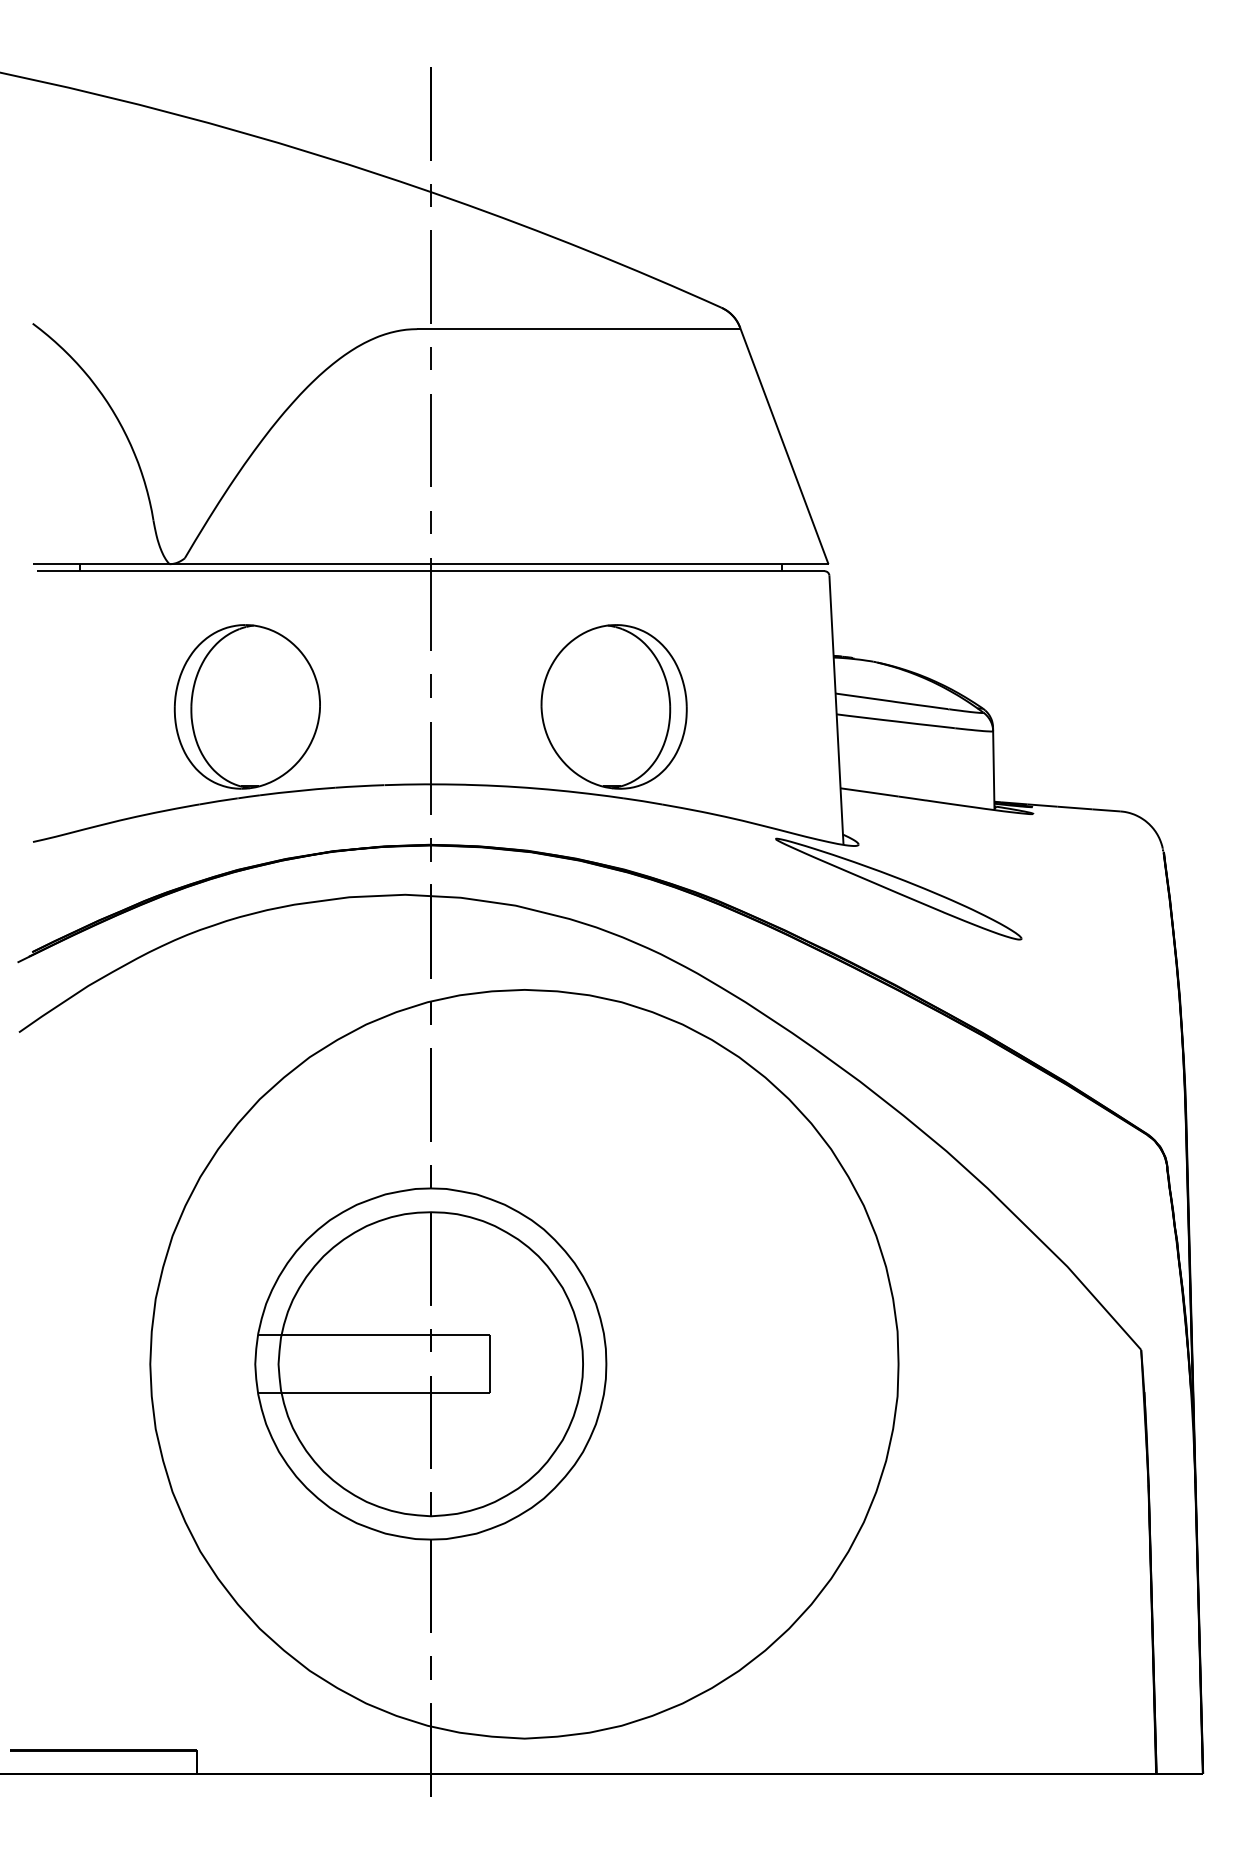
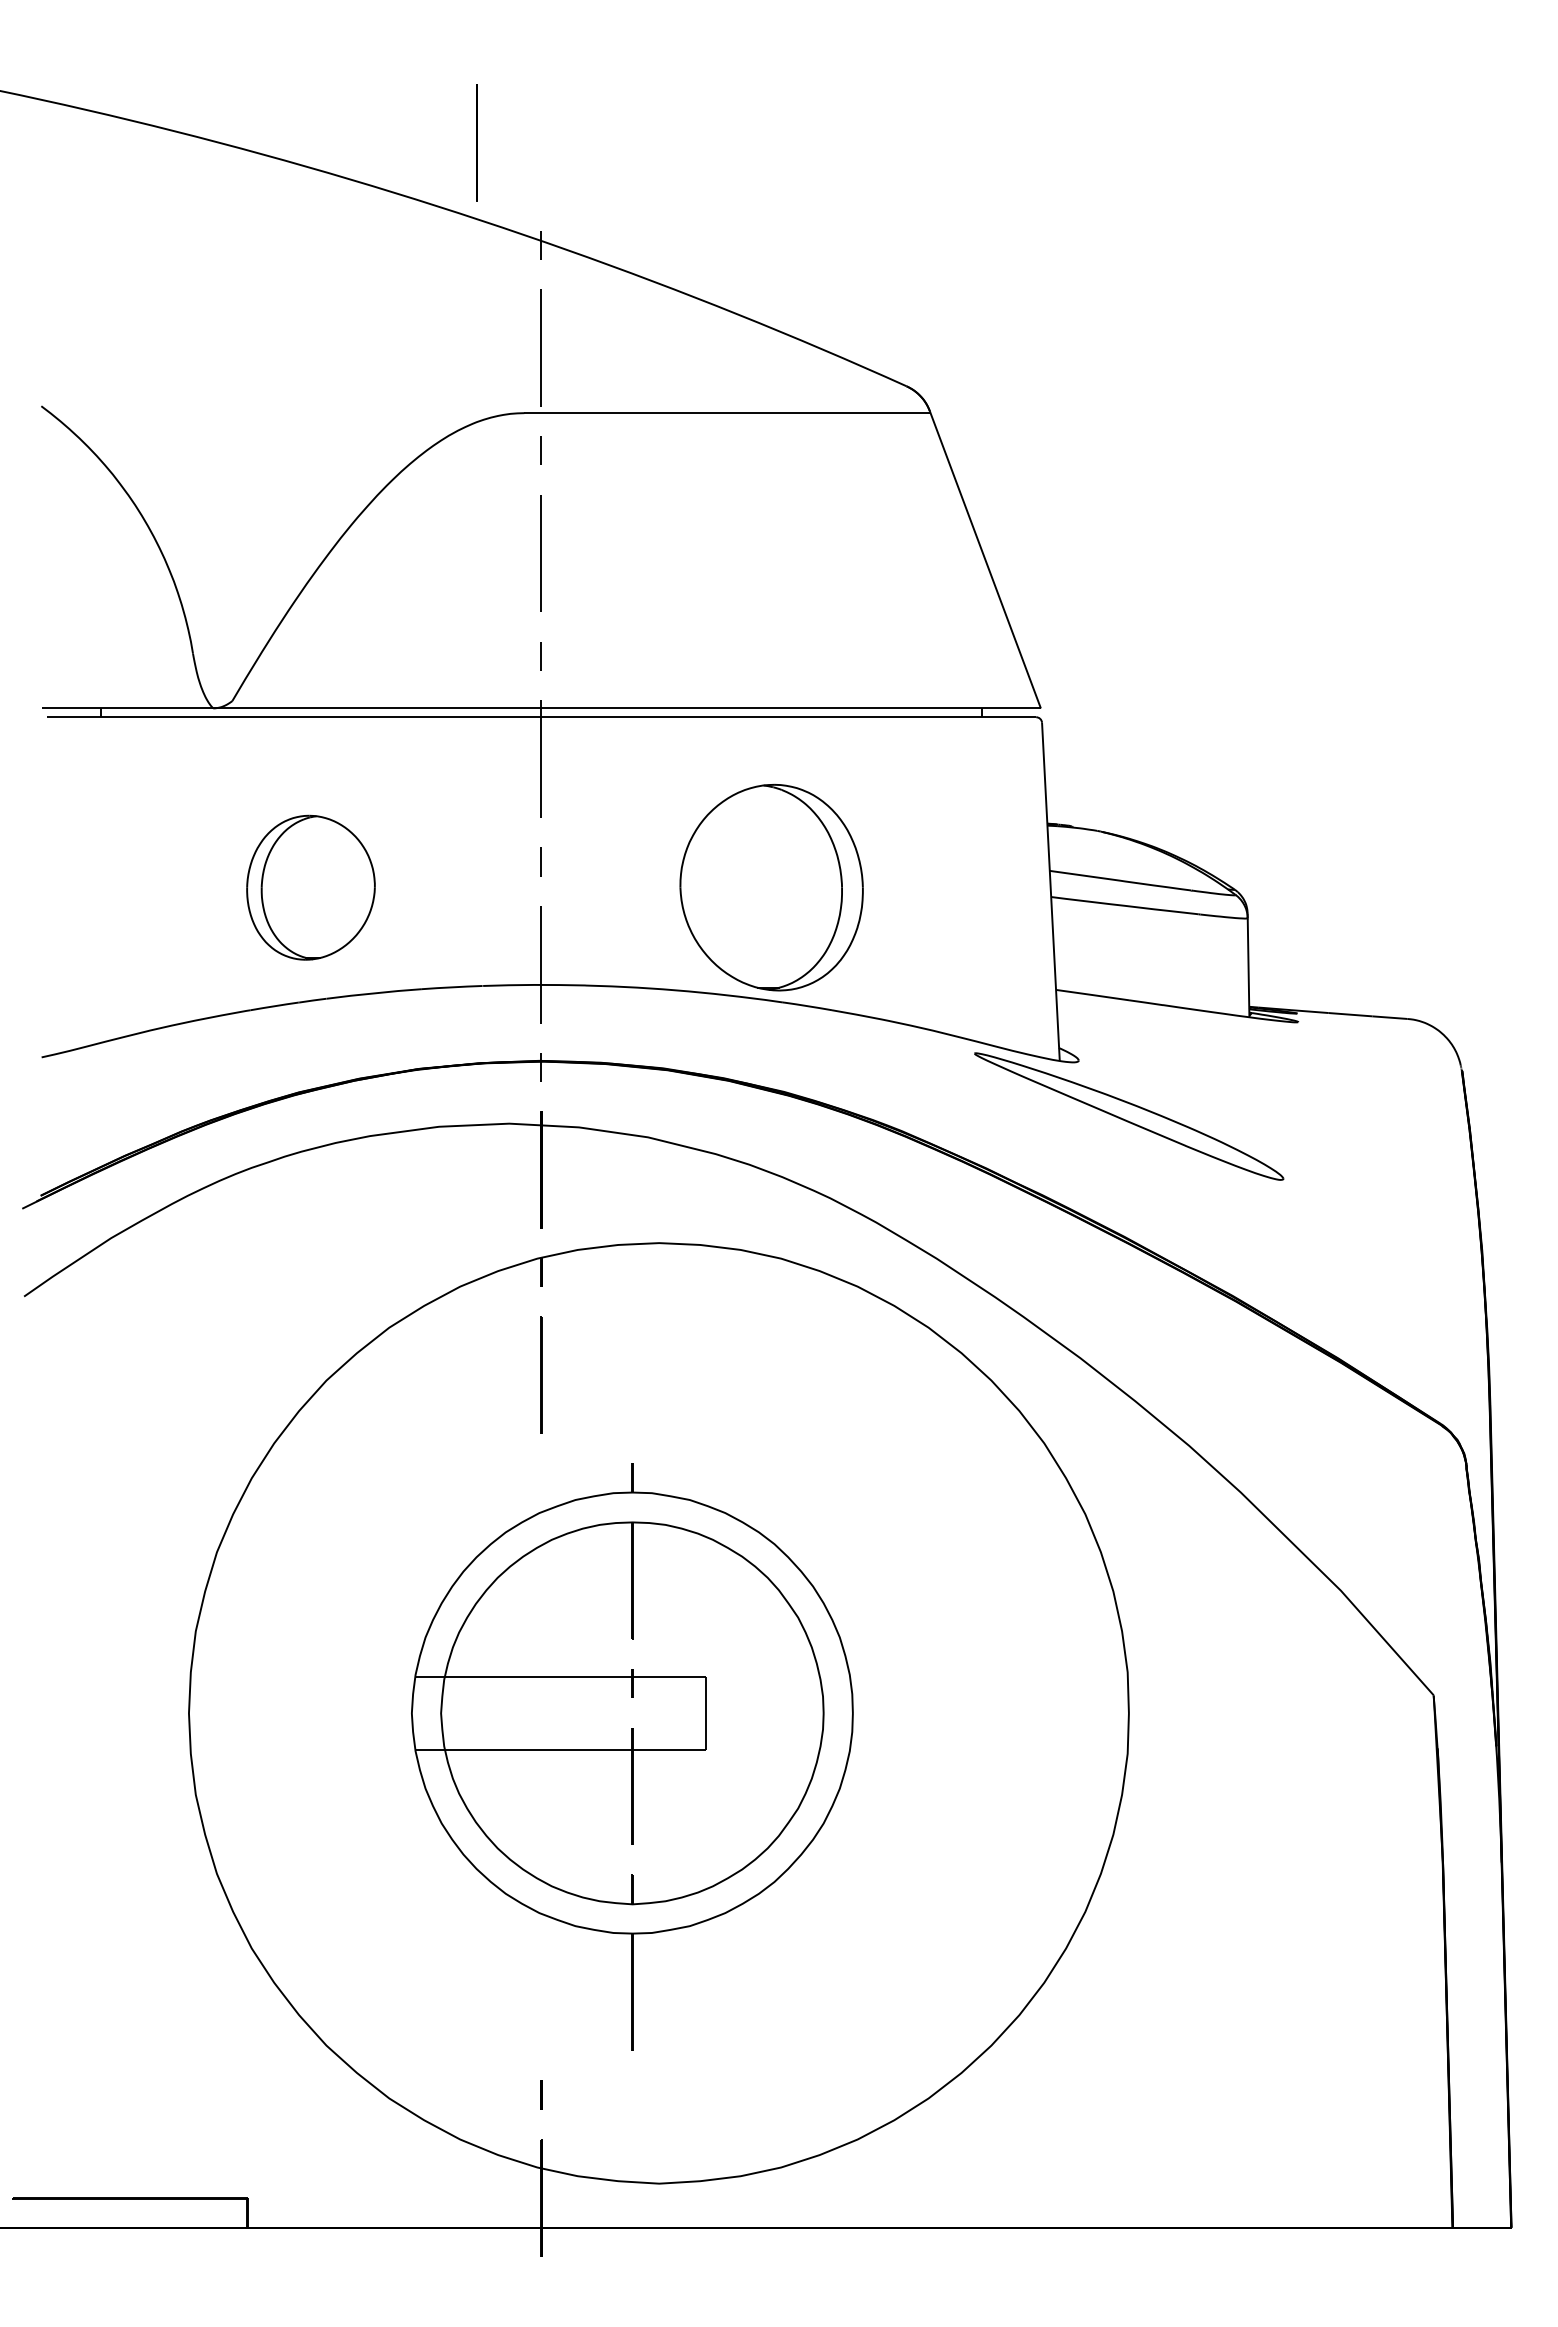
line: (430, 113) -> (476, 142), moved
part: (247, 706) -> (310, 887), size x0.7
part: (430, 1398) -> (632, 1756), moved

